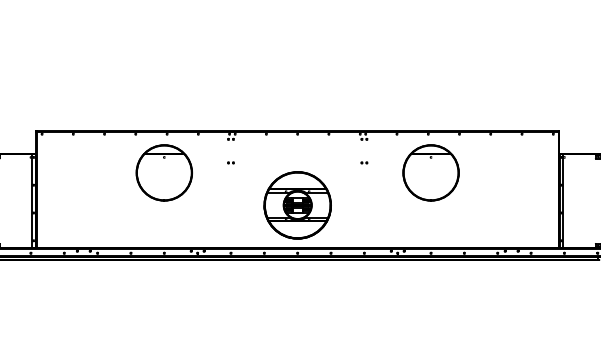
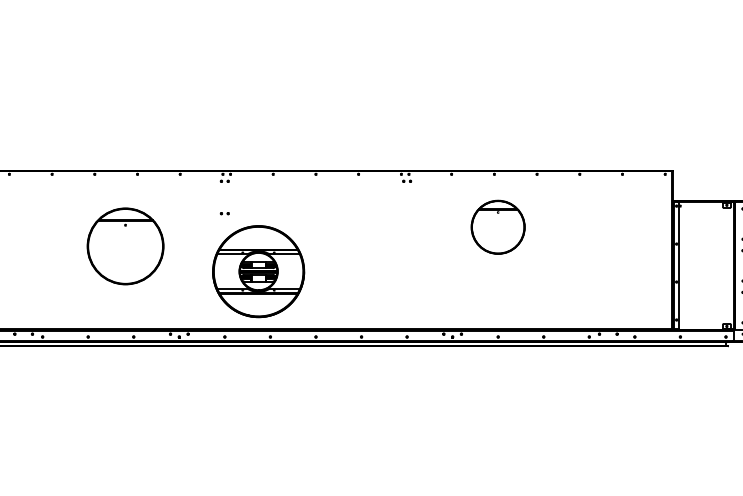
part: (364, 162) -> (407, 213), removed
part: (163, 172) -> (124, 245), moved
part: (430, 172) -> (497, 226), size x0.7
part: (297, 205) -> (258, 271), moved

